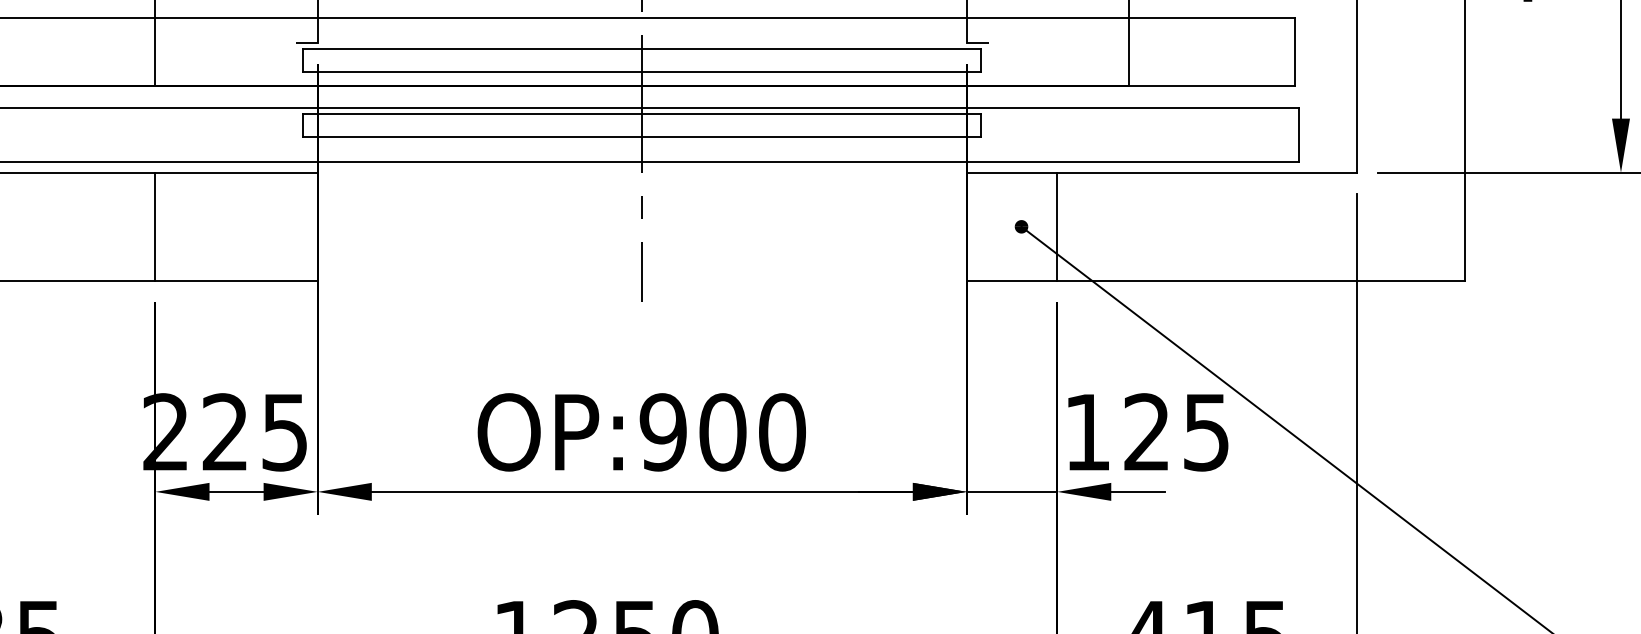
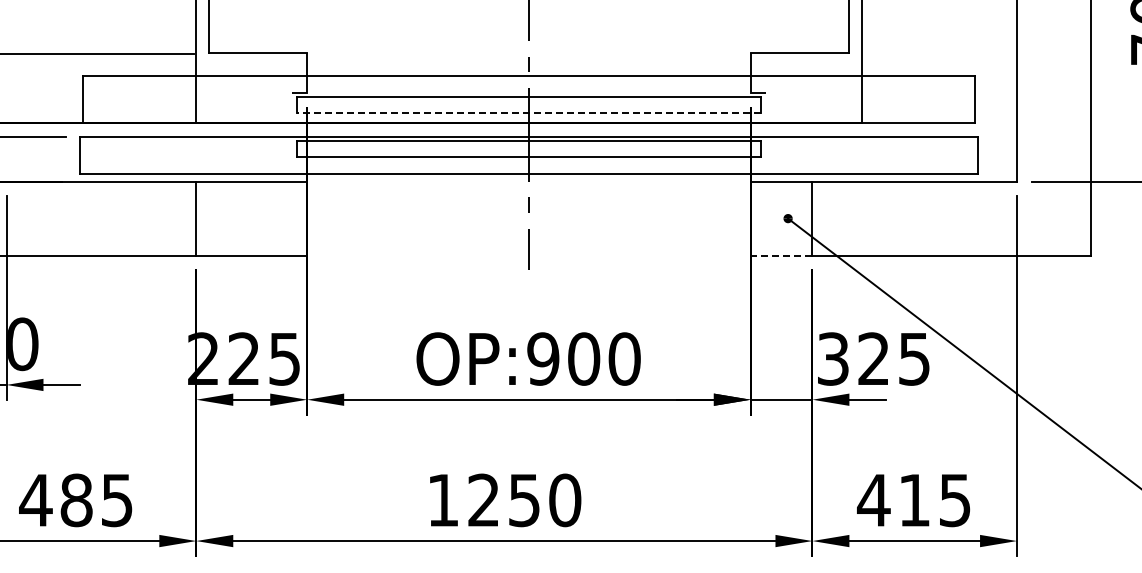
line: (643, 71) -> (529, 112), solid -> dashed
line: (1011, 280) -> (781, 255), solid -> dashed
text: (1087, 431) -> (833, 358), 125 -> 325

